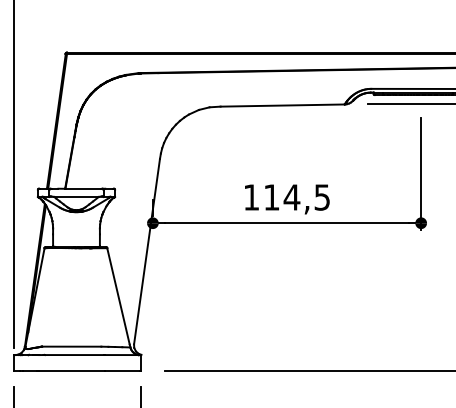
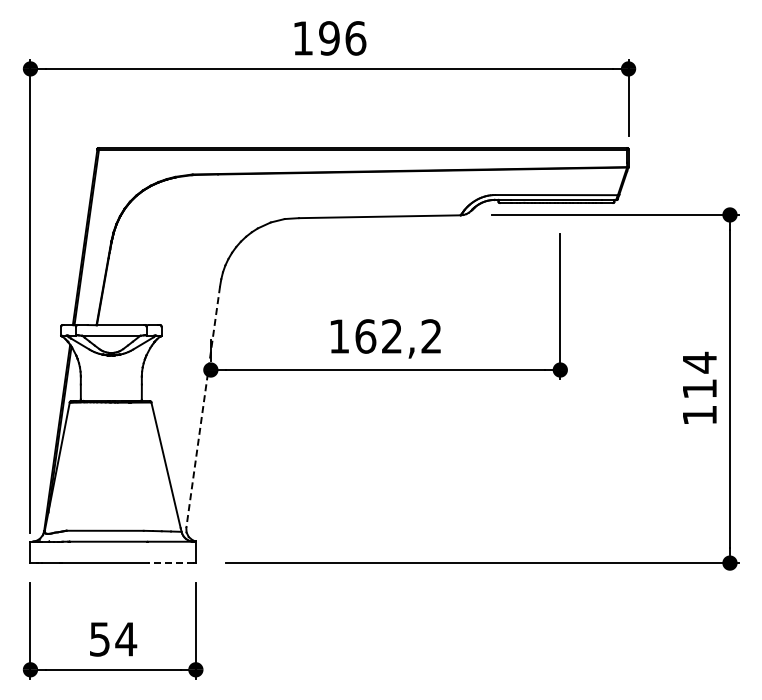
text: (296, 197) -> (398, 336), 114,5 -> 162,2
line: (147, 252) -> (203, 407), solid -> dashed
line: (121, 371) -> (170, 563), solid -> dashed

